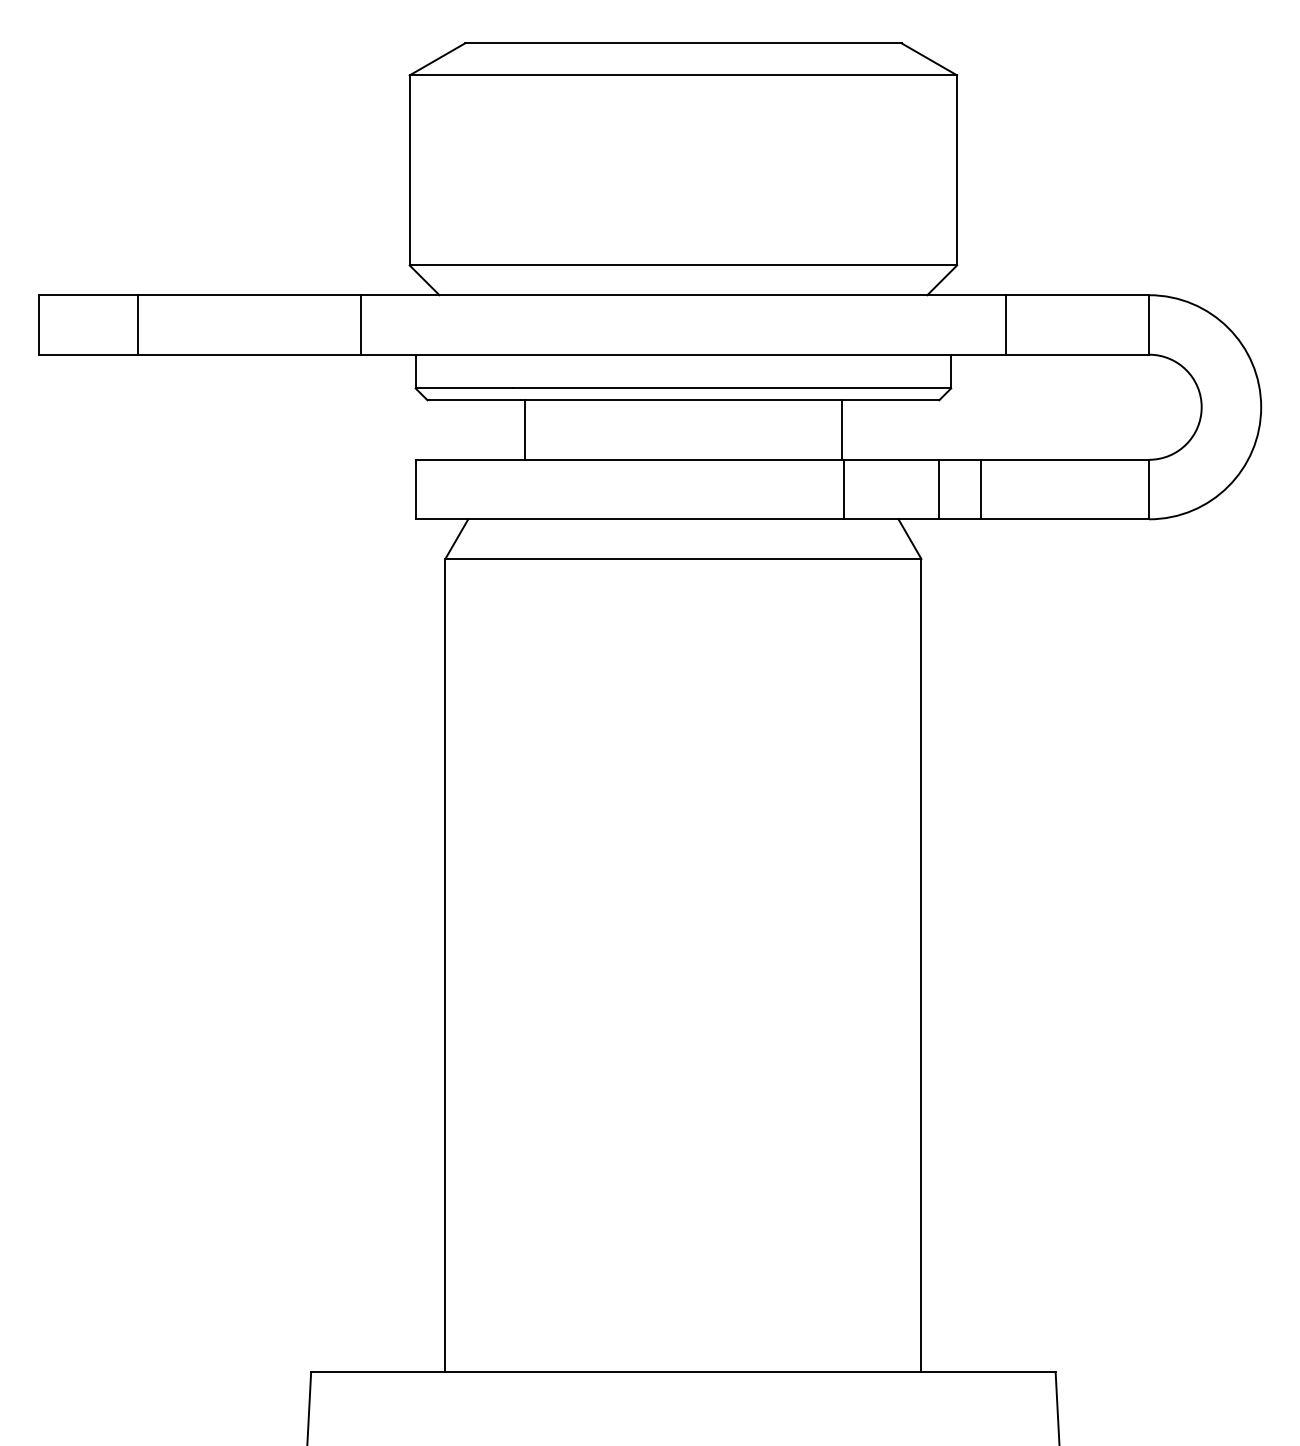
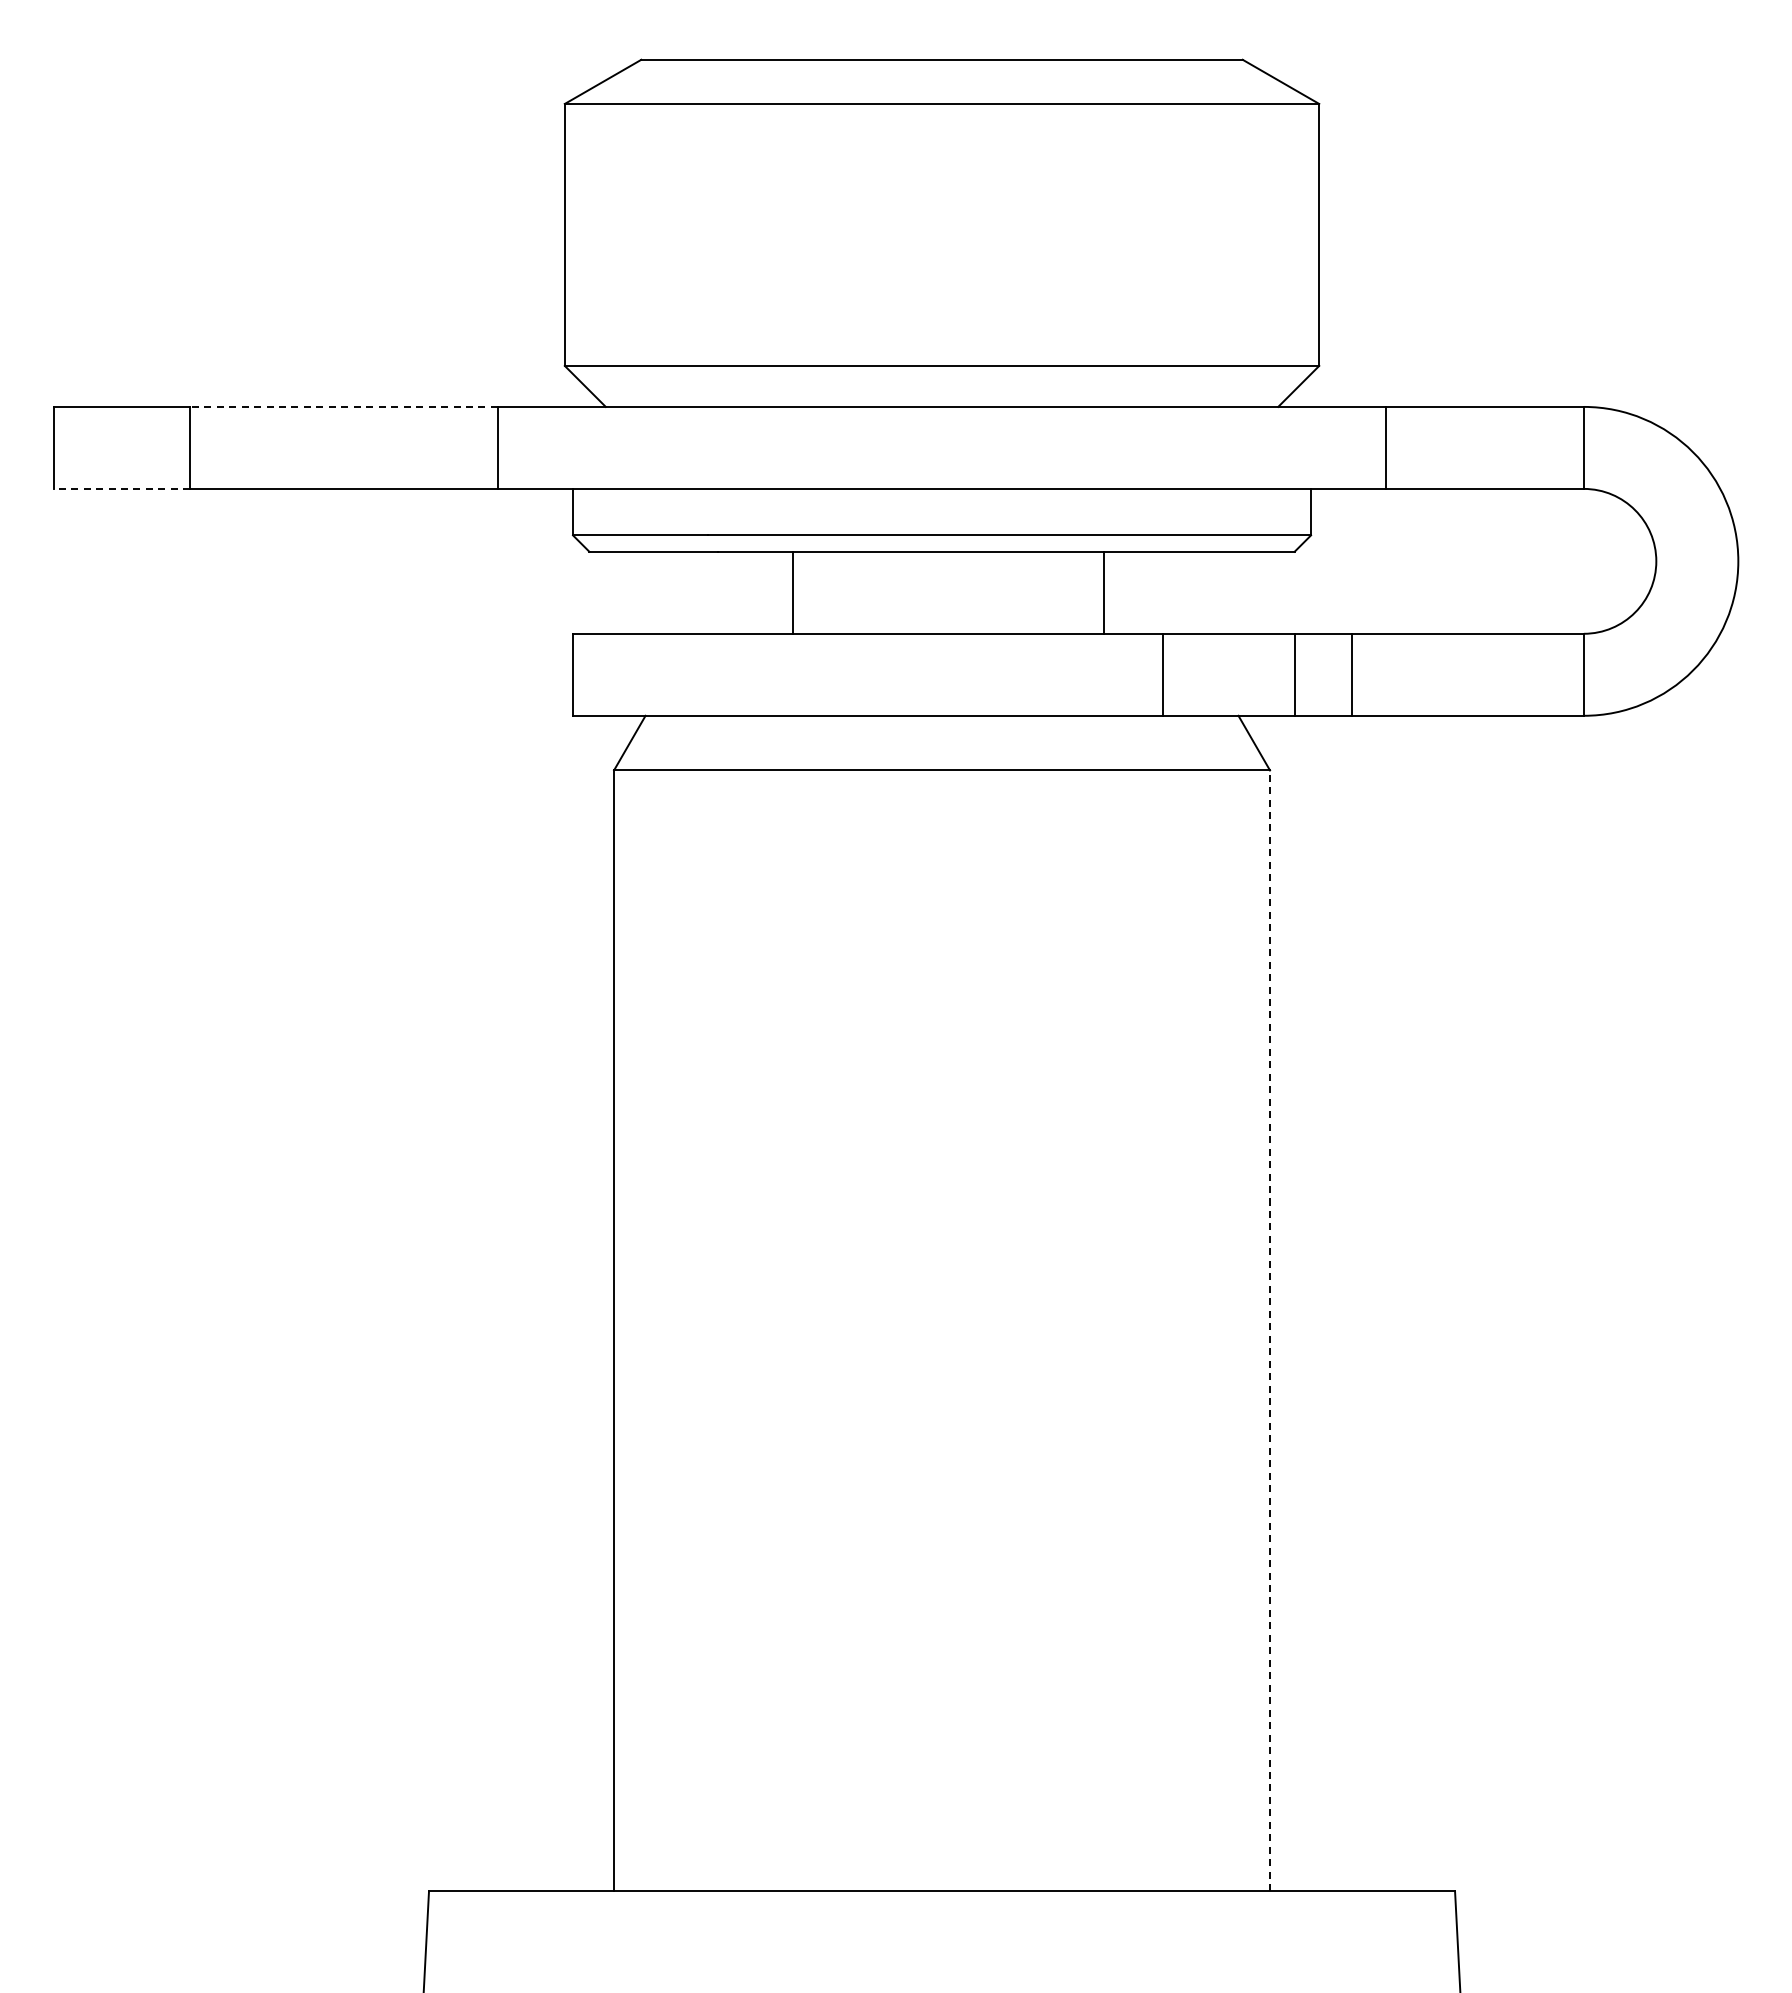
line: (249, 294) -> (344, 406), solid -> dashed
line: (88, 354) -> (121, 488), solid -> dashed
line: (524, 429) -> (793, 592), moved
line: (841, 429) -> (1103, 592), moved
line: (921, 965) -> (1270, 1330), solid -> dashed

